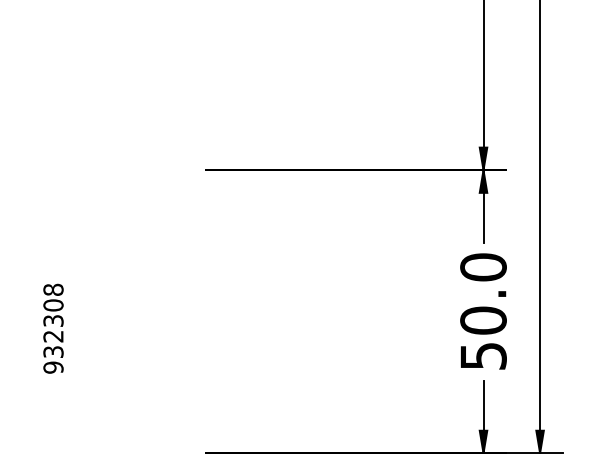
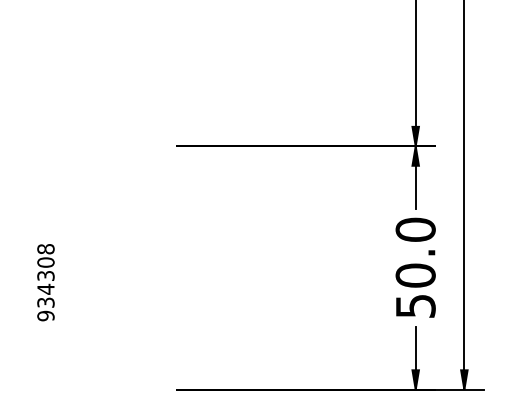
text: (52, 335) -> (45, 288), 932308 -> 934308

